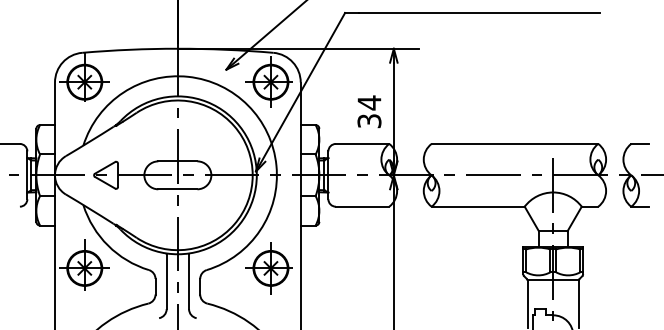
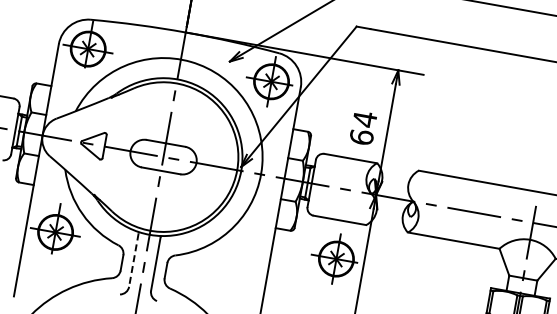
text: (369, 120) -> (361, 136), 34 -> 64
part: (268, 268) -> (334, 258), moved
line: (166, 282) -> (133, 260), solid -> dashed

